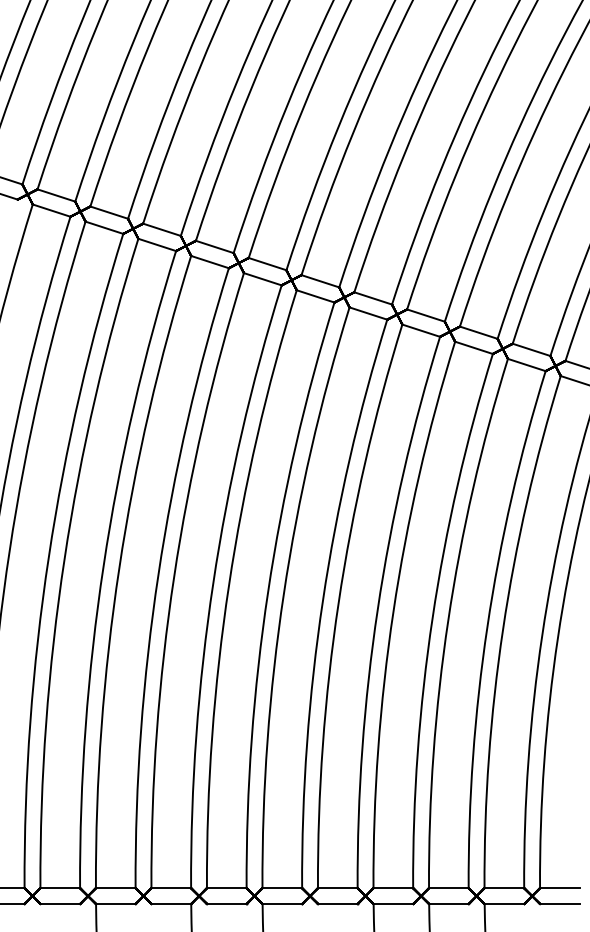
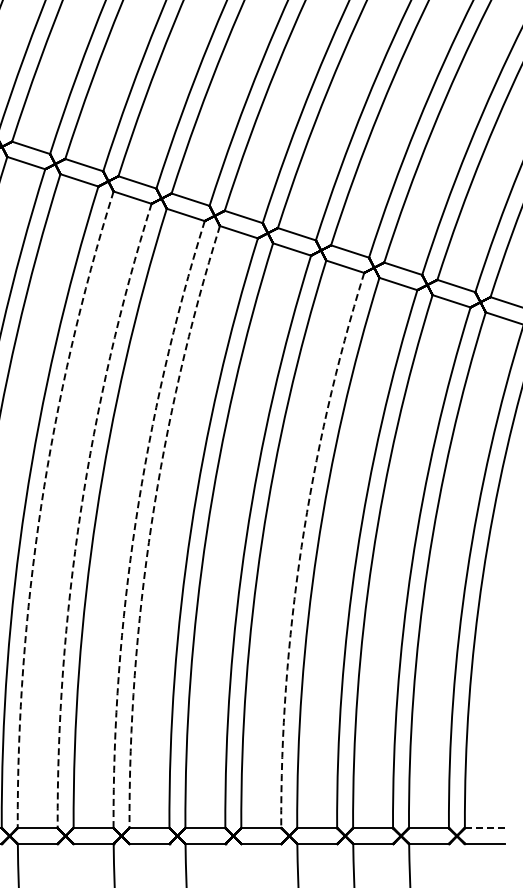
arc: (119, 568) -> (41, 506), solid -> dashed
arc: (158, 574) -> (80, 512), solid -> dashed
arc: (213, 583) -> (136, 521), solid -> dashed
arc: (228, 585) -> (151, 523), solid -> dashed
arc: (377, 609) -> (301, 547), solid -> dashed
line: (559, 888) -> (484, 828), solid -> dashed

